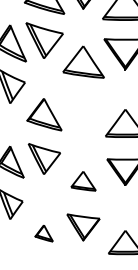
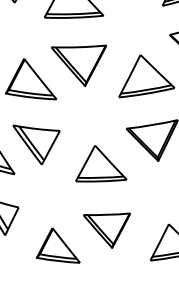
part: (83, 109) -> (81, 64), added
part: (83, 181) -> (98, 165), size x1.43
part: (43, 233) -> (54, 247), size x1.67

